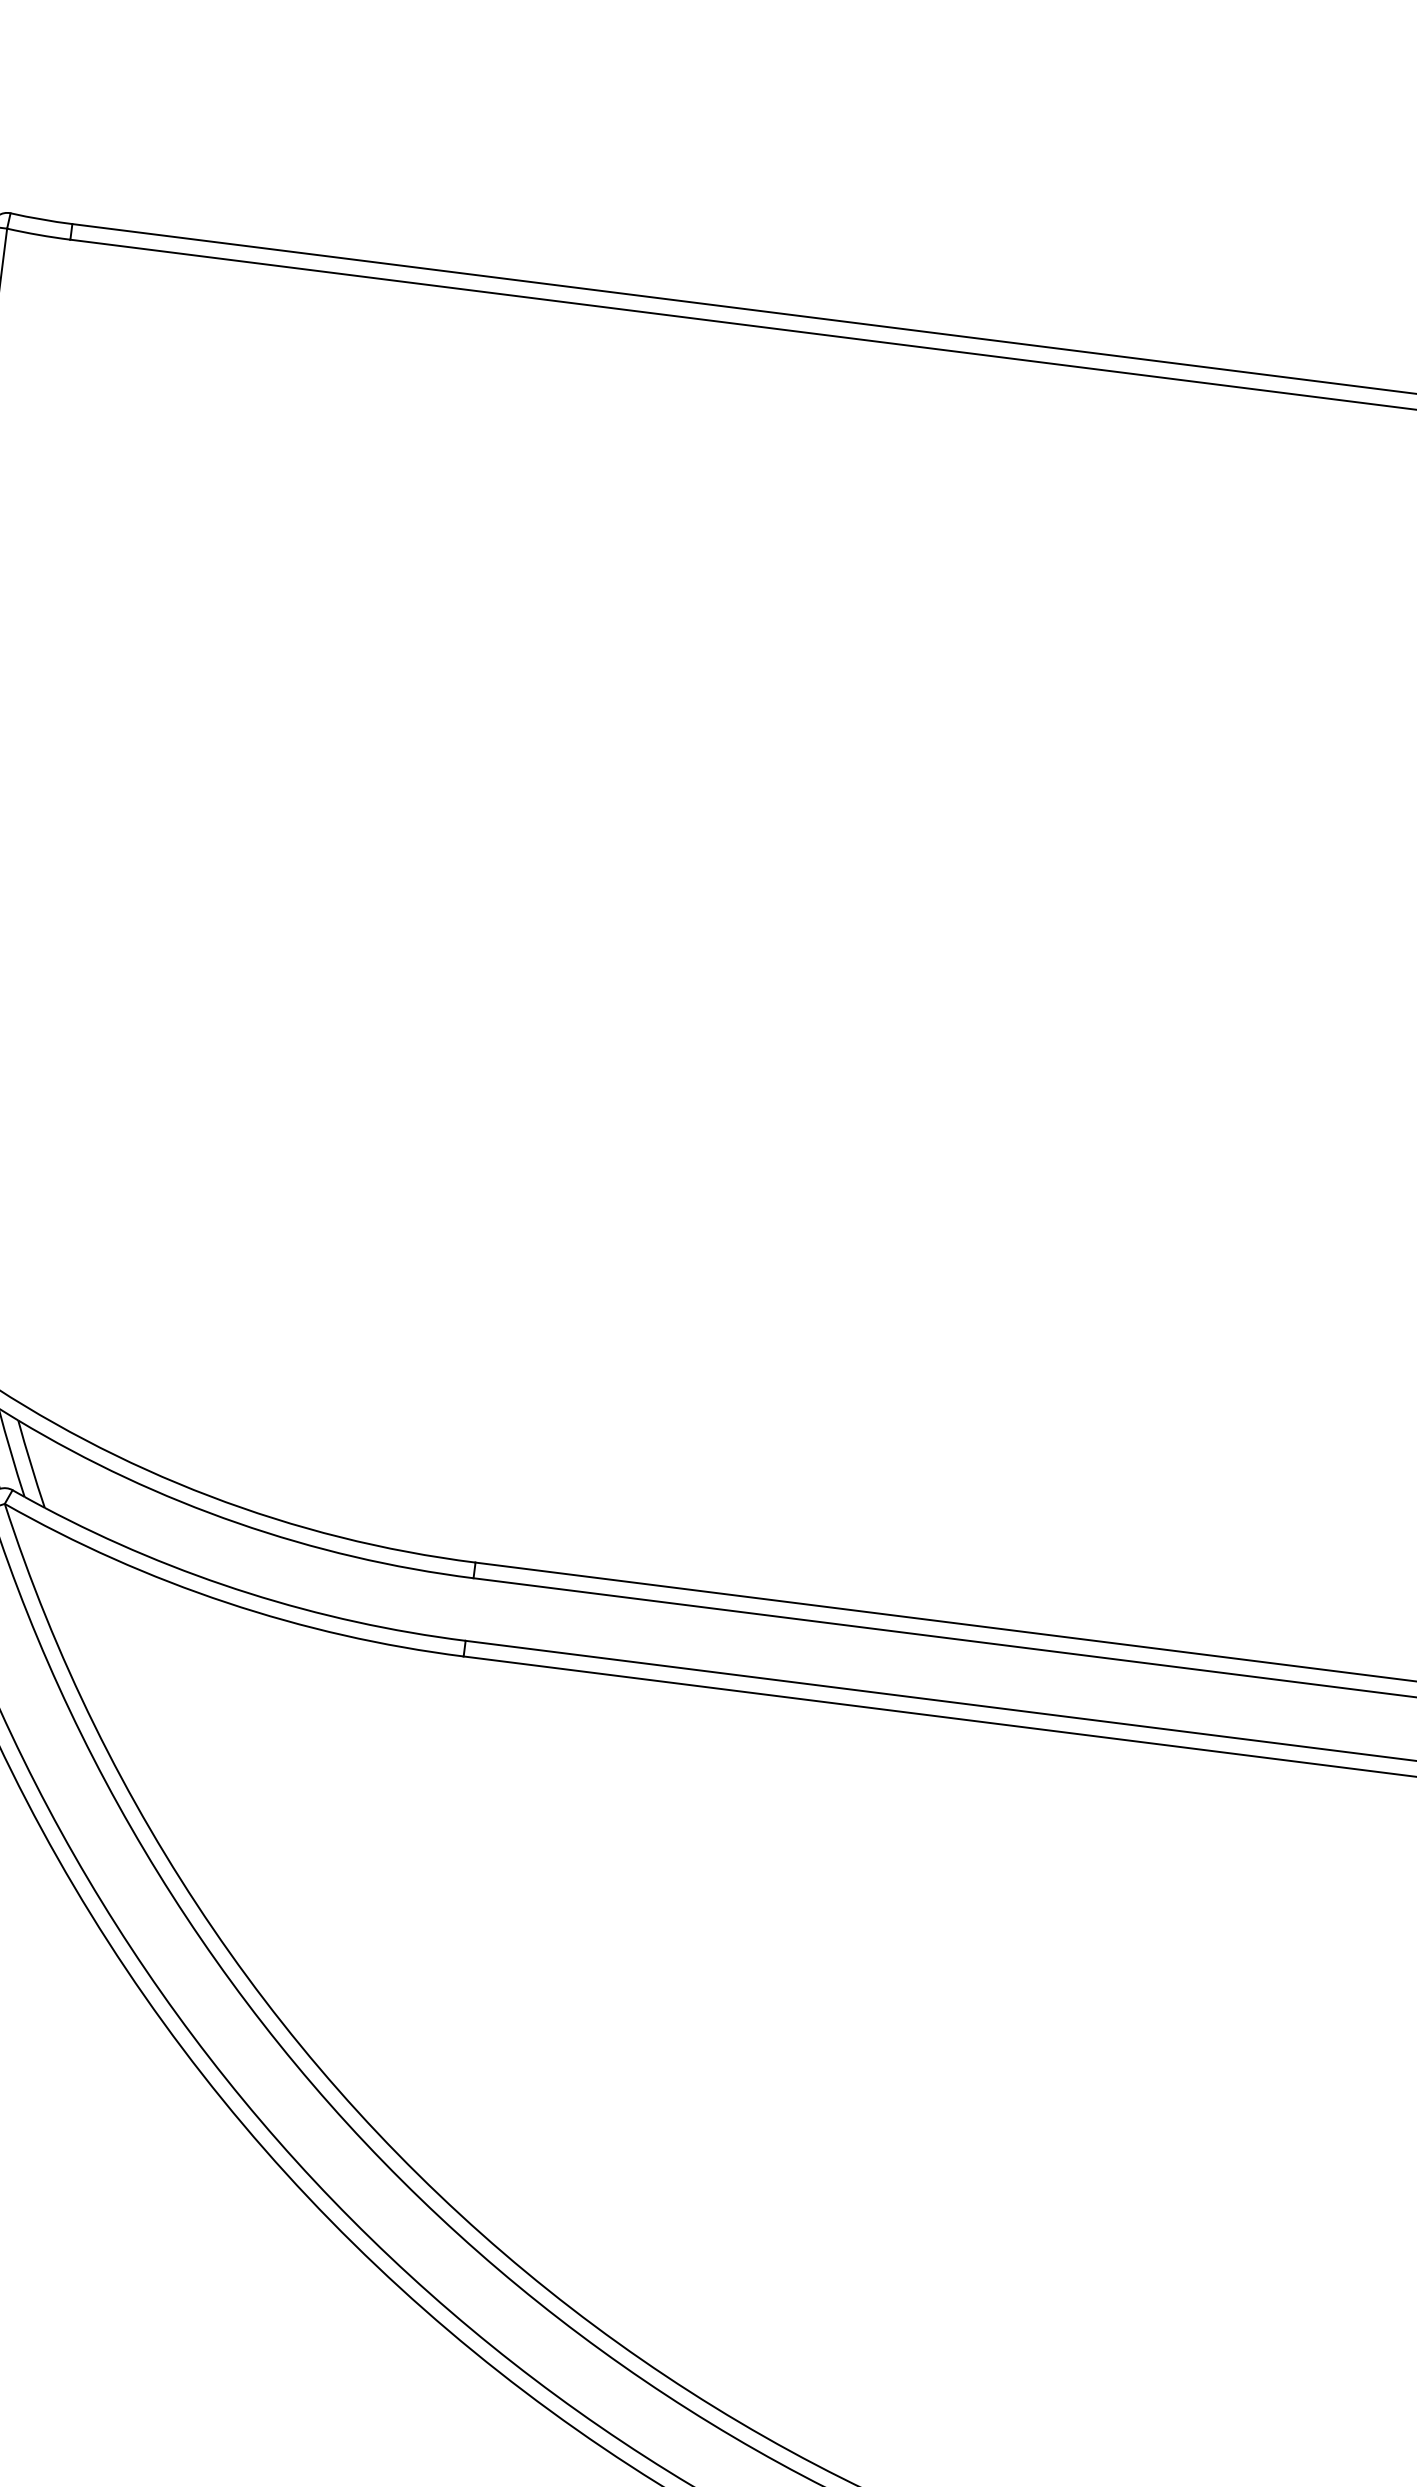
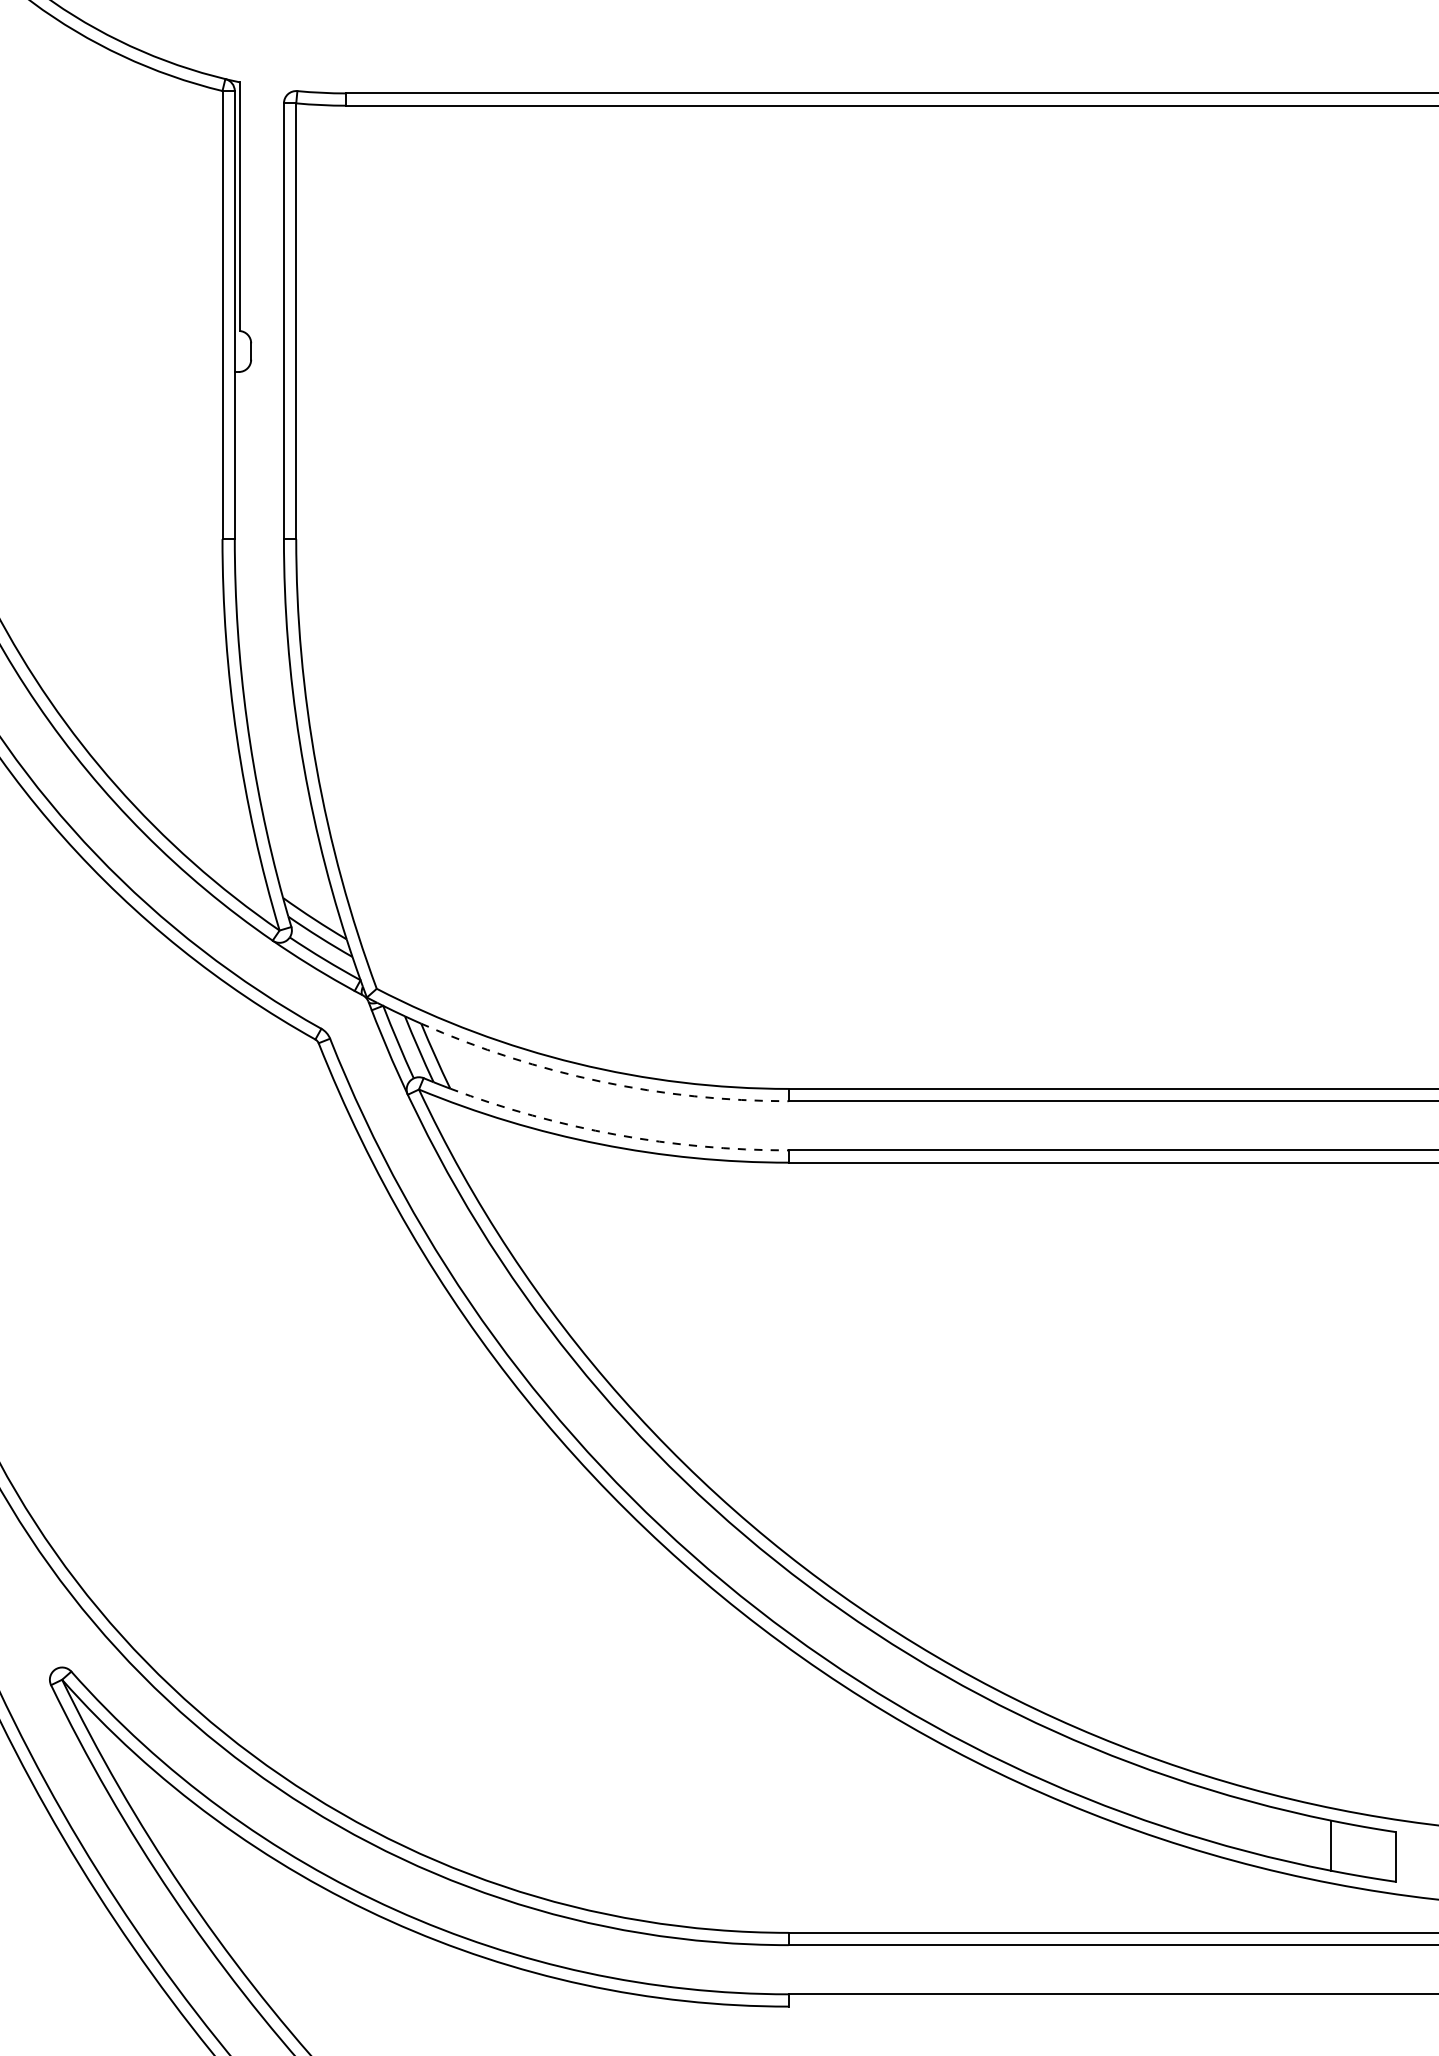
arc: (237, 1522) -> (600, 1081), solid -> dashed
arc: (249, 1592) -> (616, 1134), solid -> dashed

